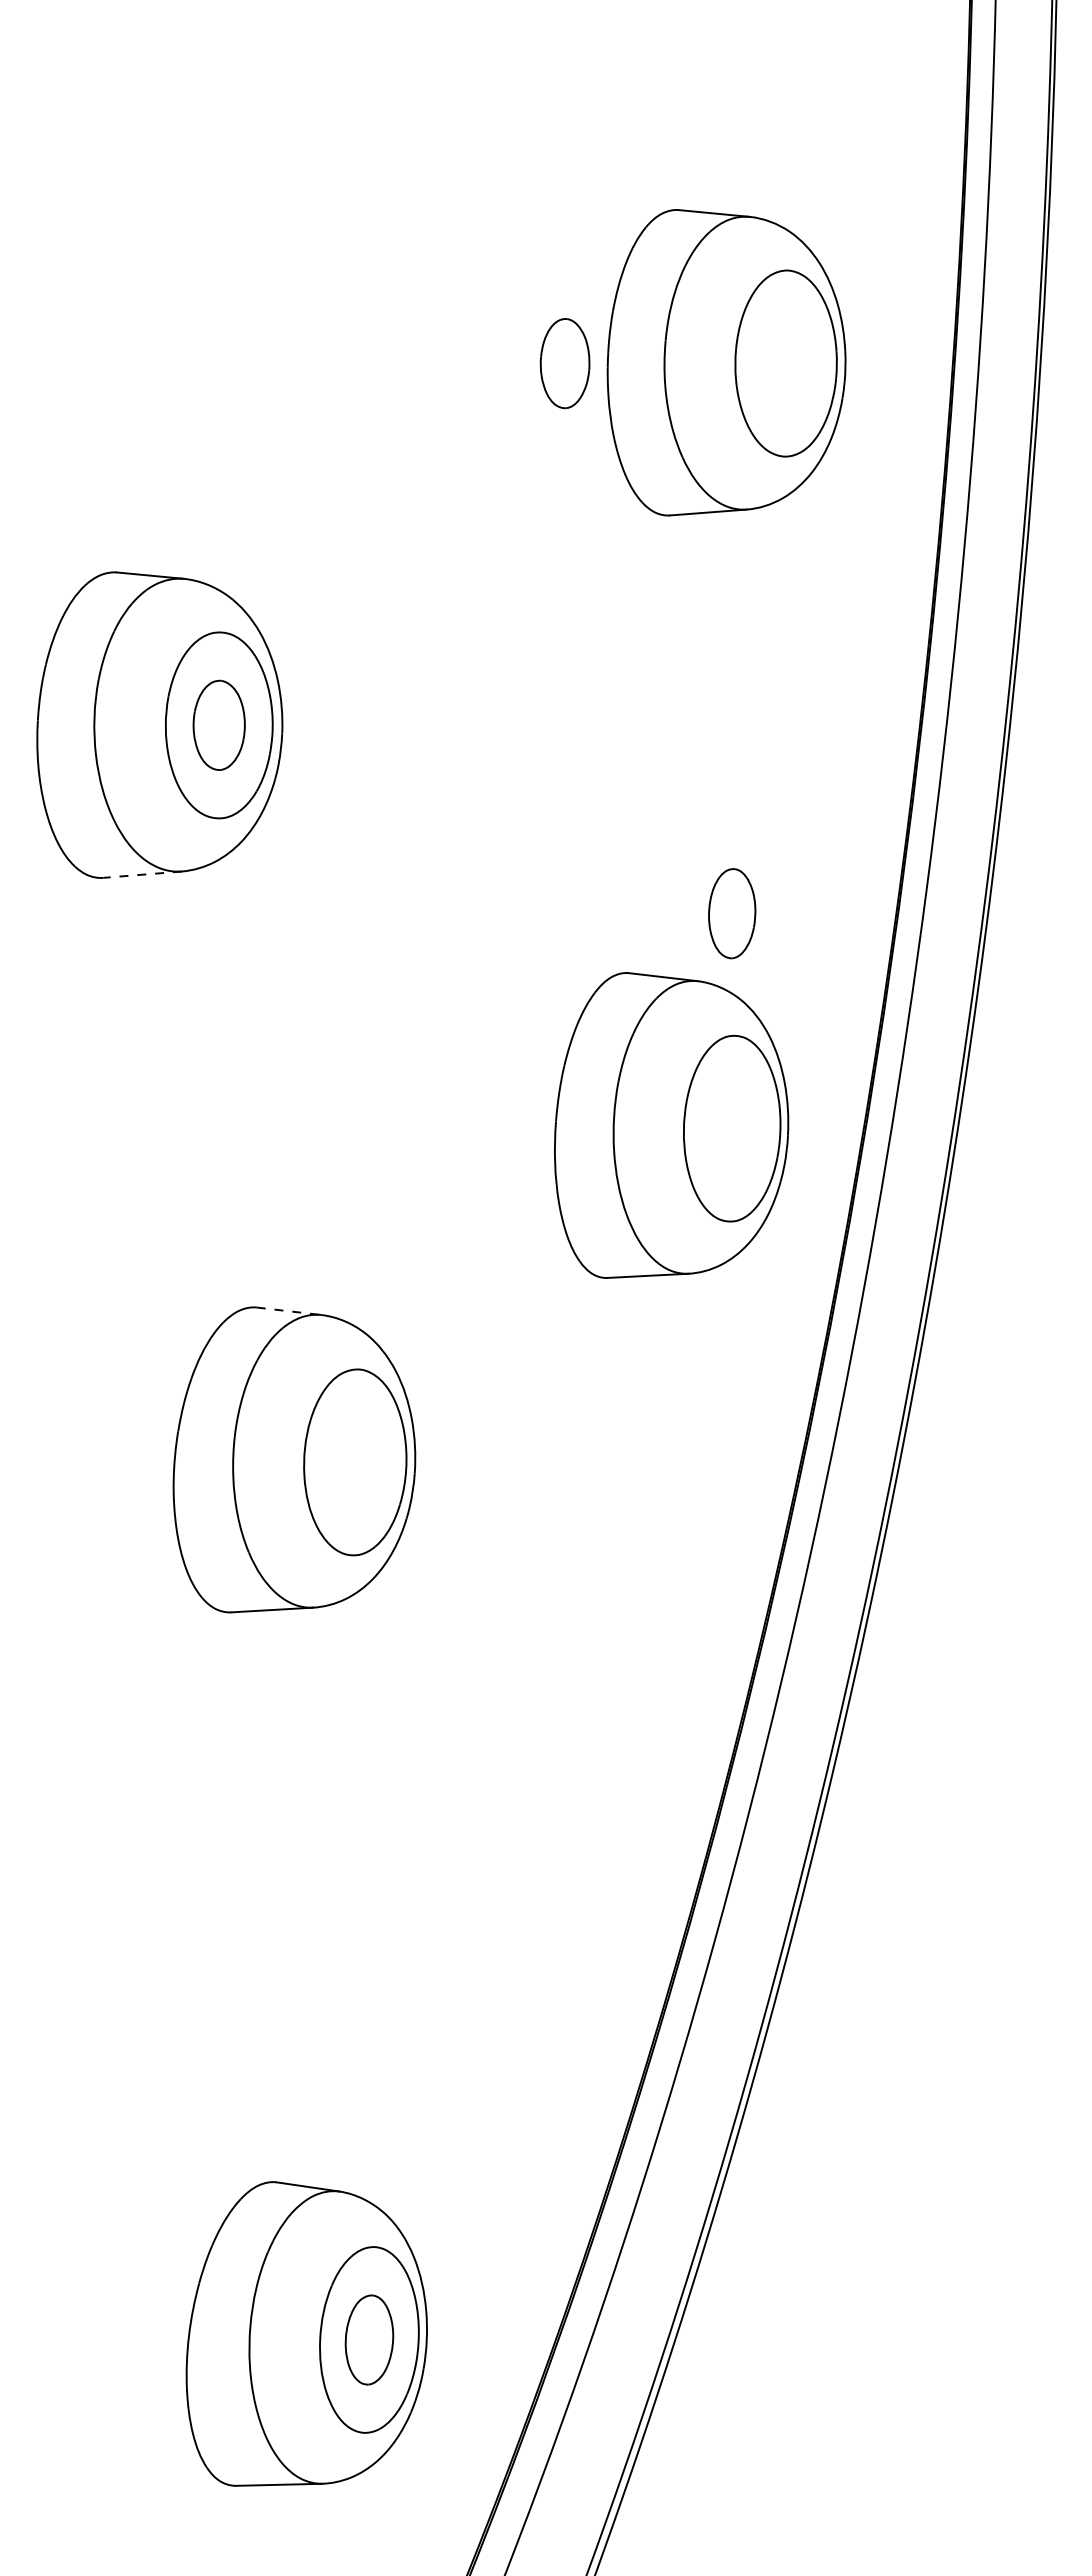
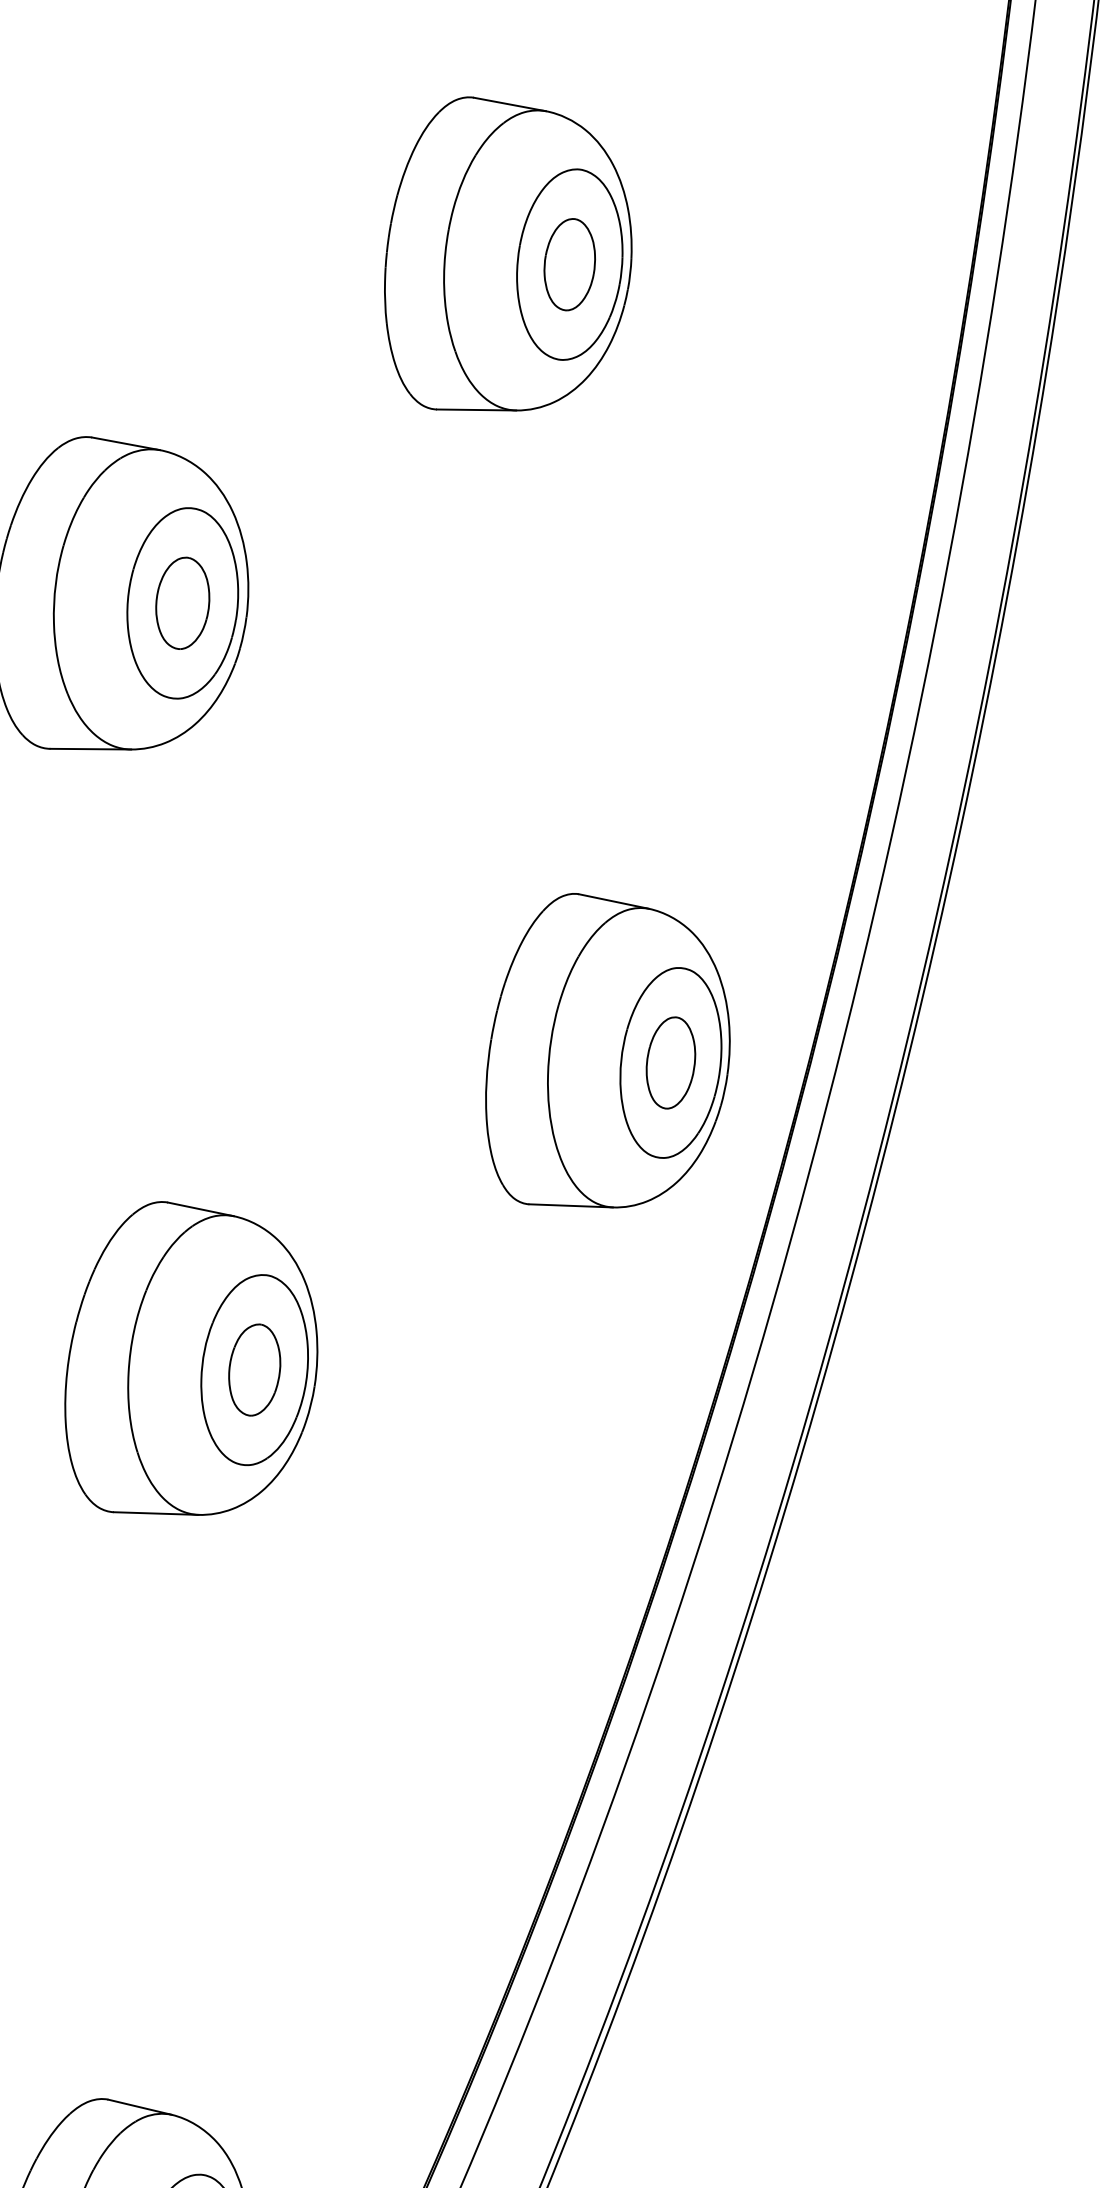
part: (726, 362) -> (508, 258), moved
line: (142, 874) -> (90, 748), dashed -> solid
part: (732, 913) -> (671, 1062), moved
line: (289, 1311) -> (201, 1209), dashed -> solid
part: (354, 1461) -> (253, 1369), added

